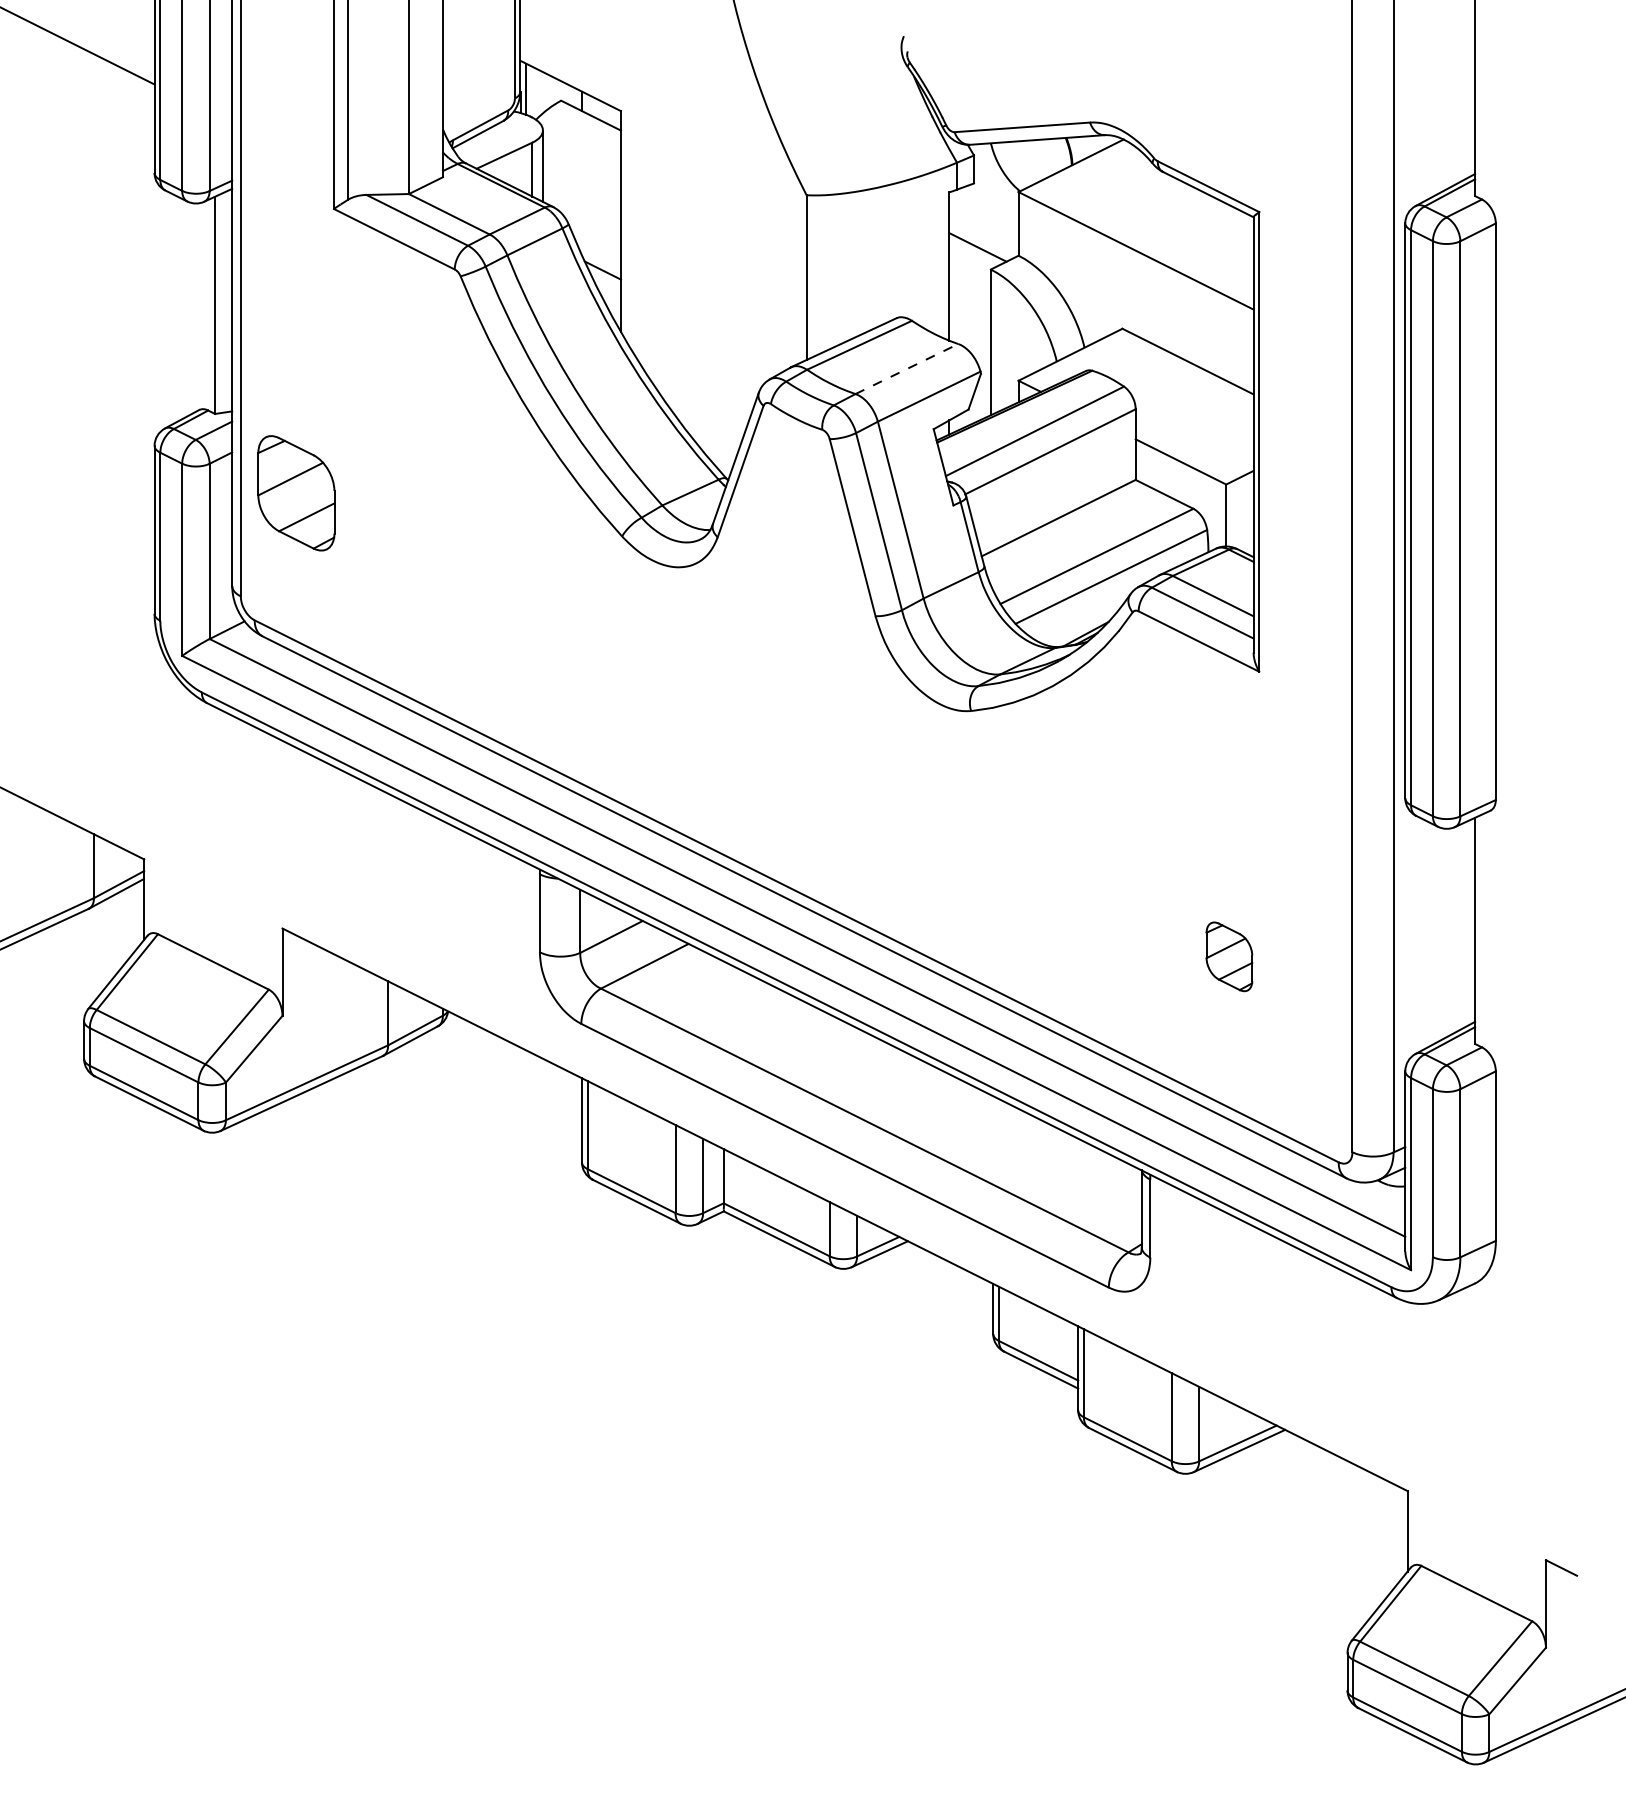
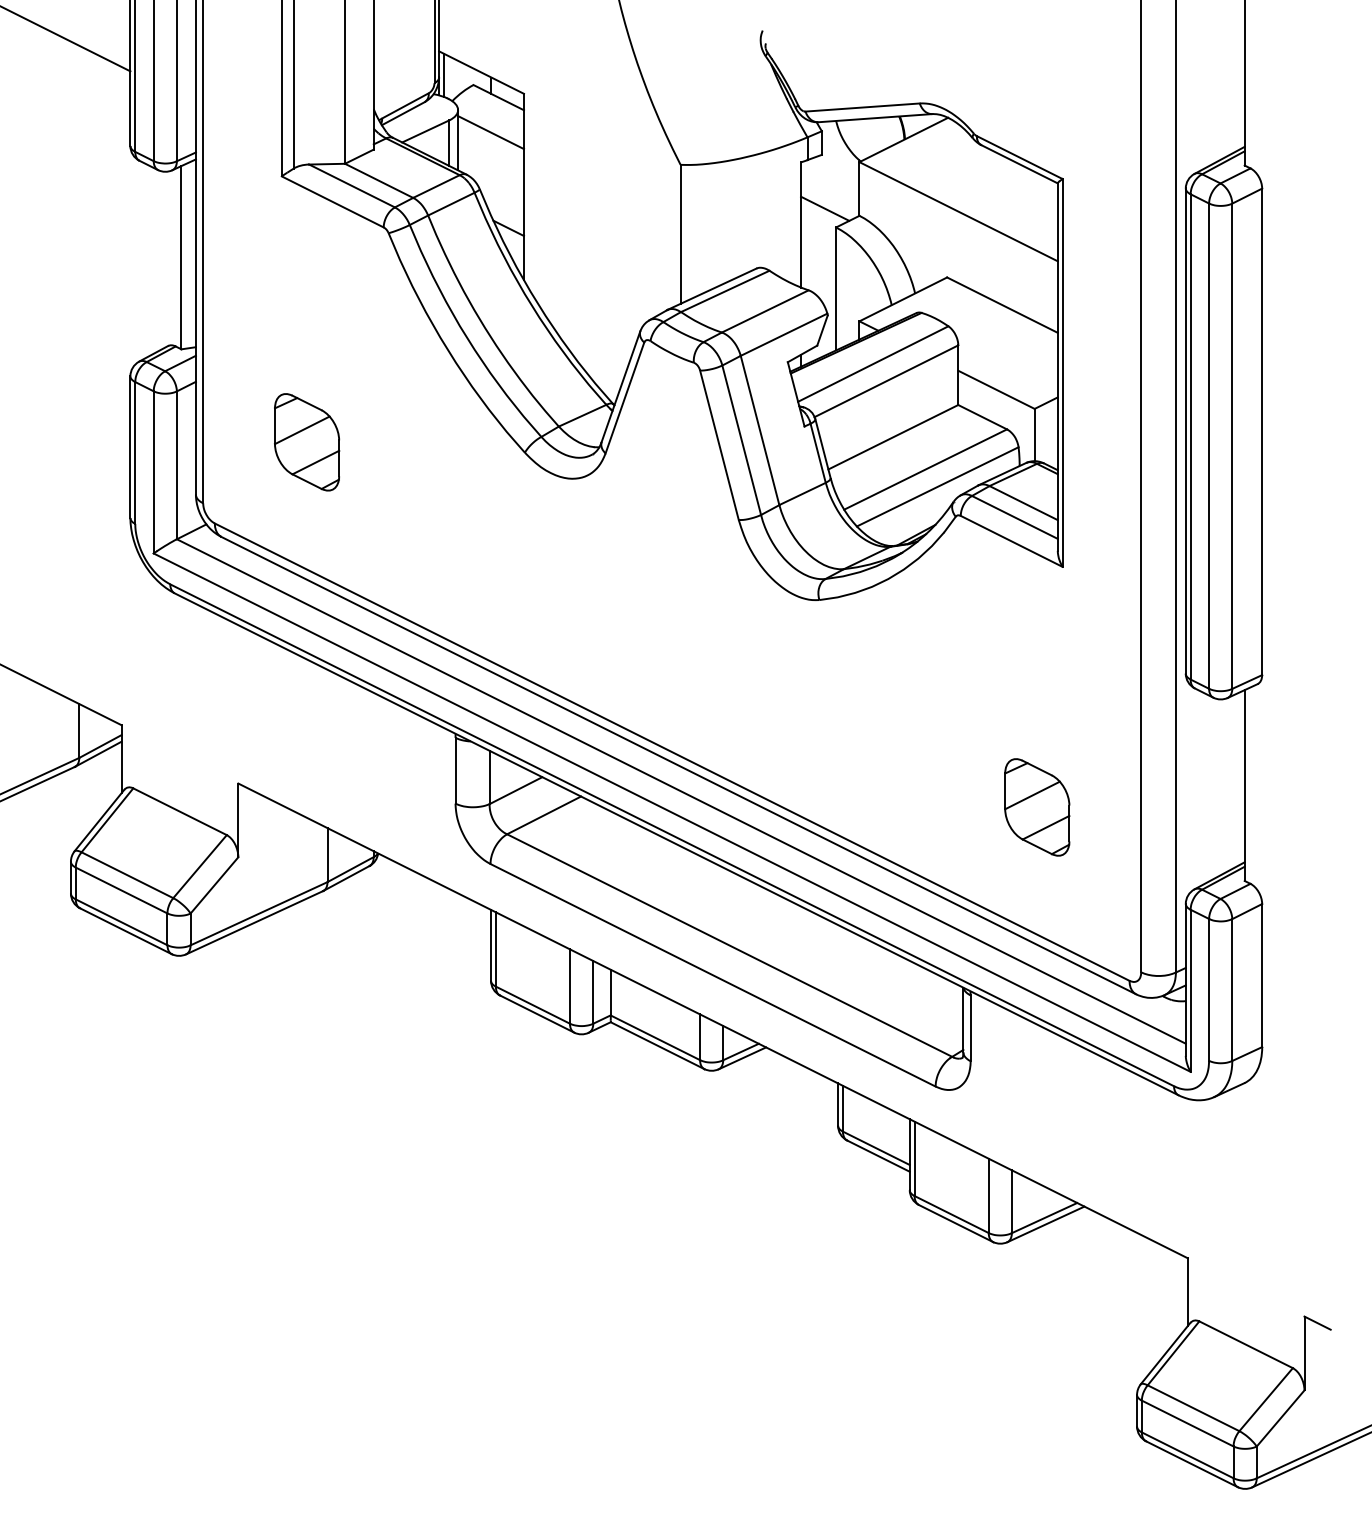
line: (581, 156) -> (490, 132), added
line: (907, 369) -> (765, 311), dashed -> solid
part: (296, 493) -> (307, 442), moved
part: (1229, 956) -> (1037, 807), size x1.67

